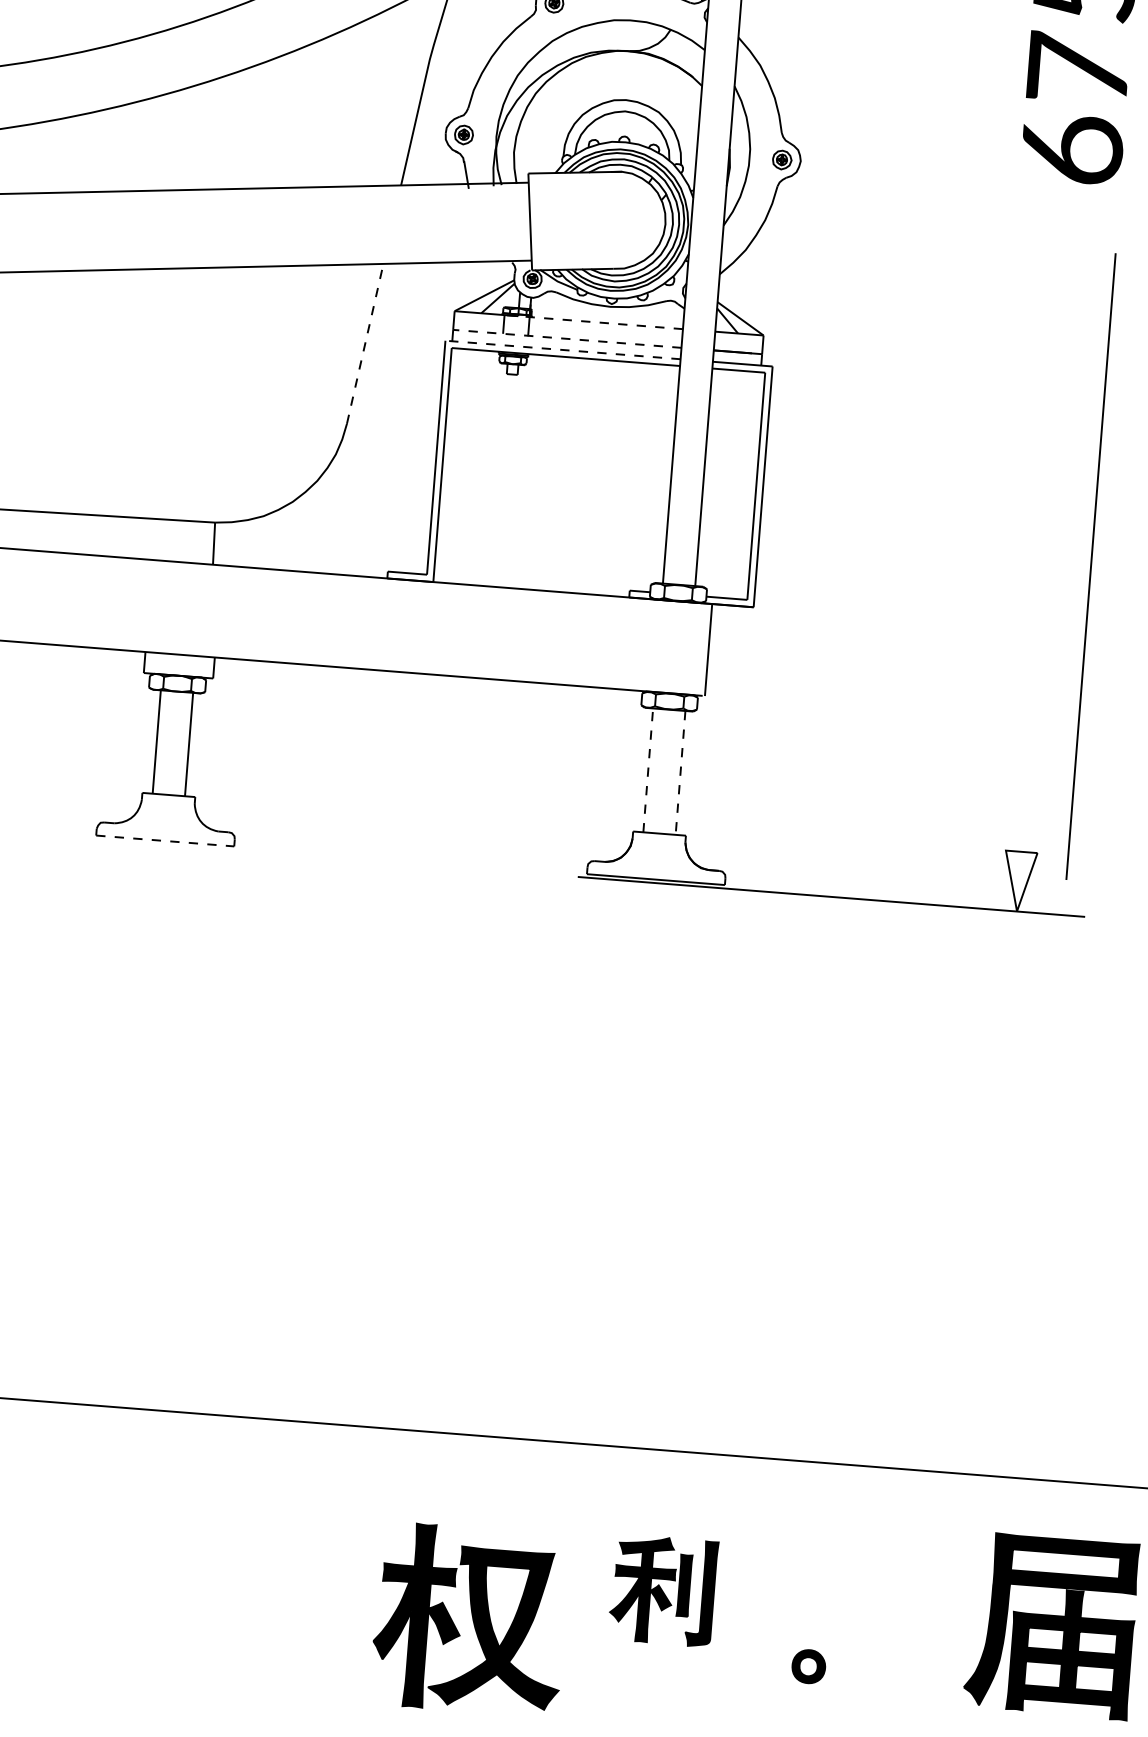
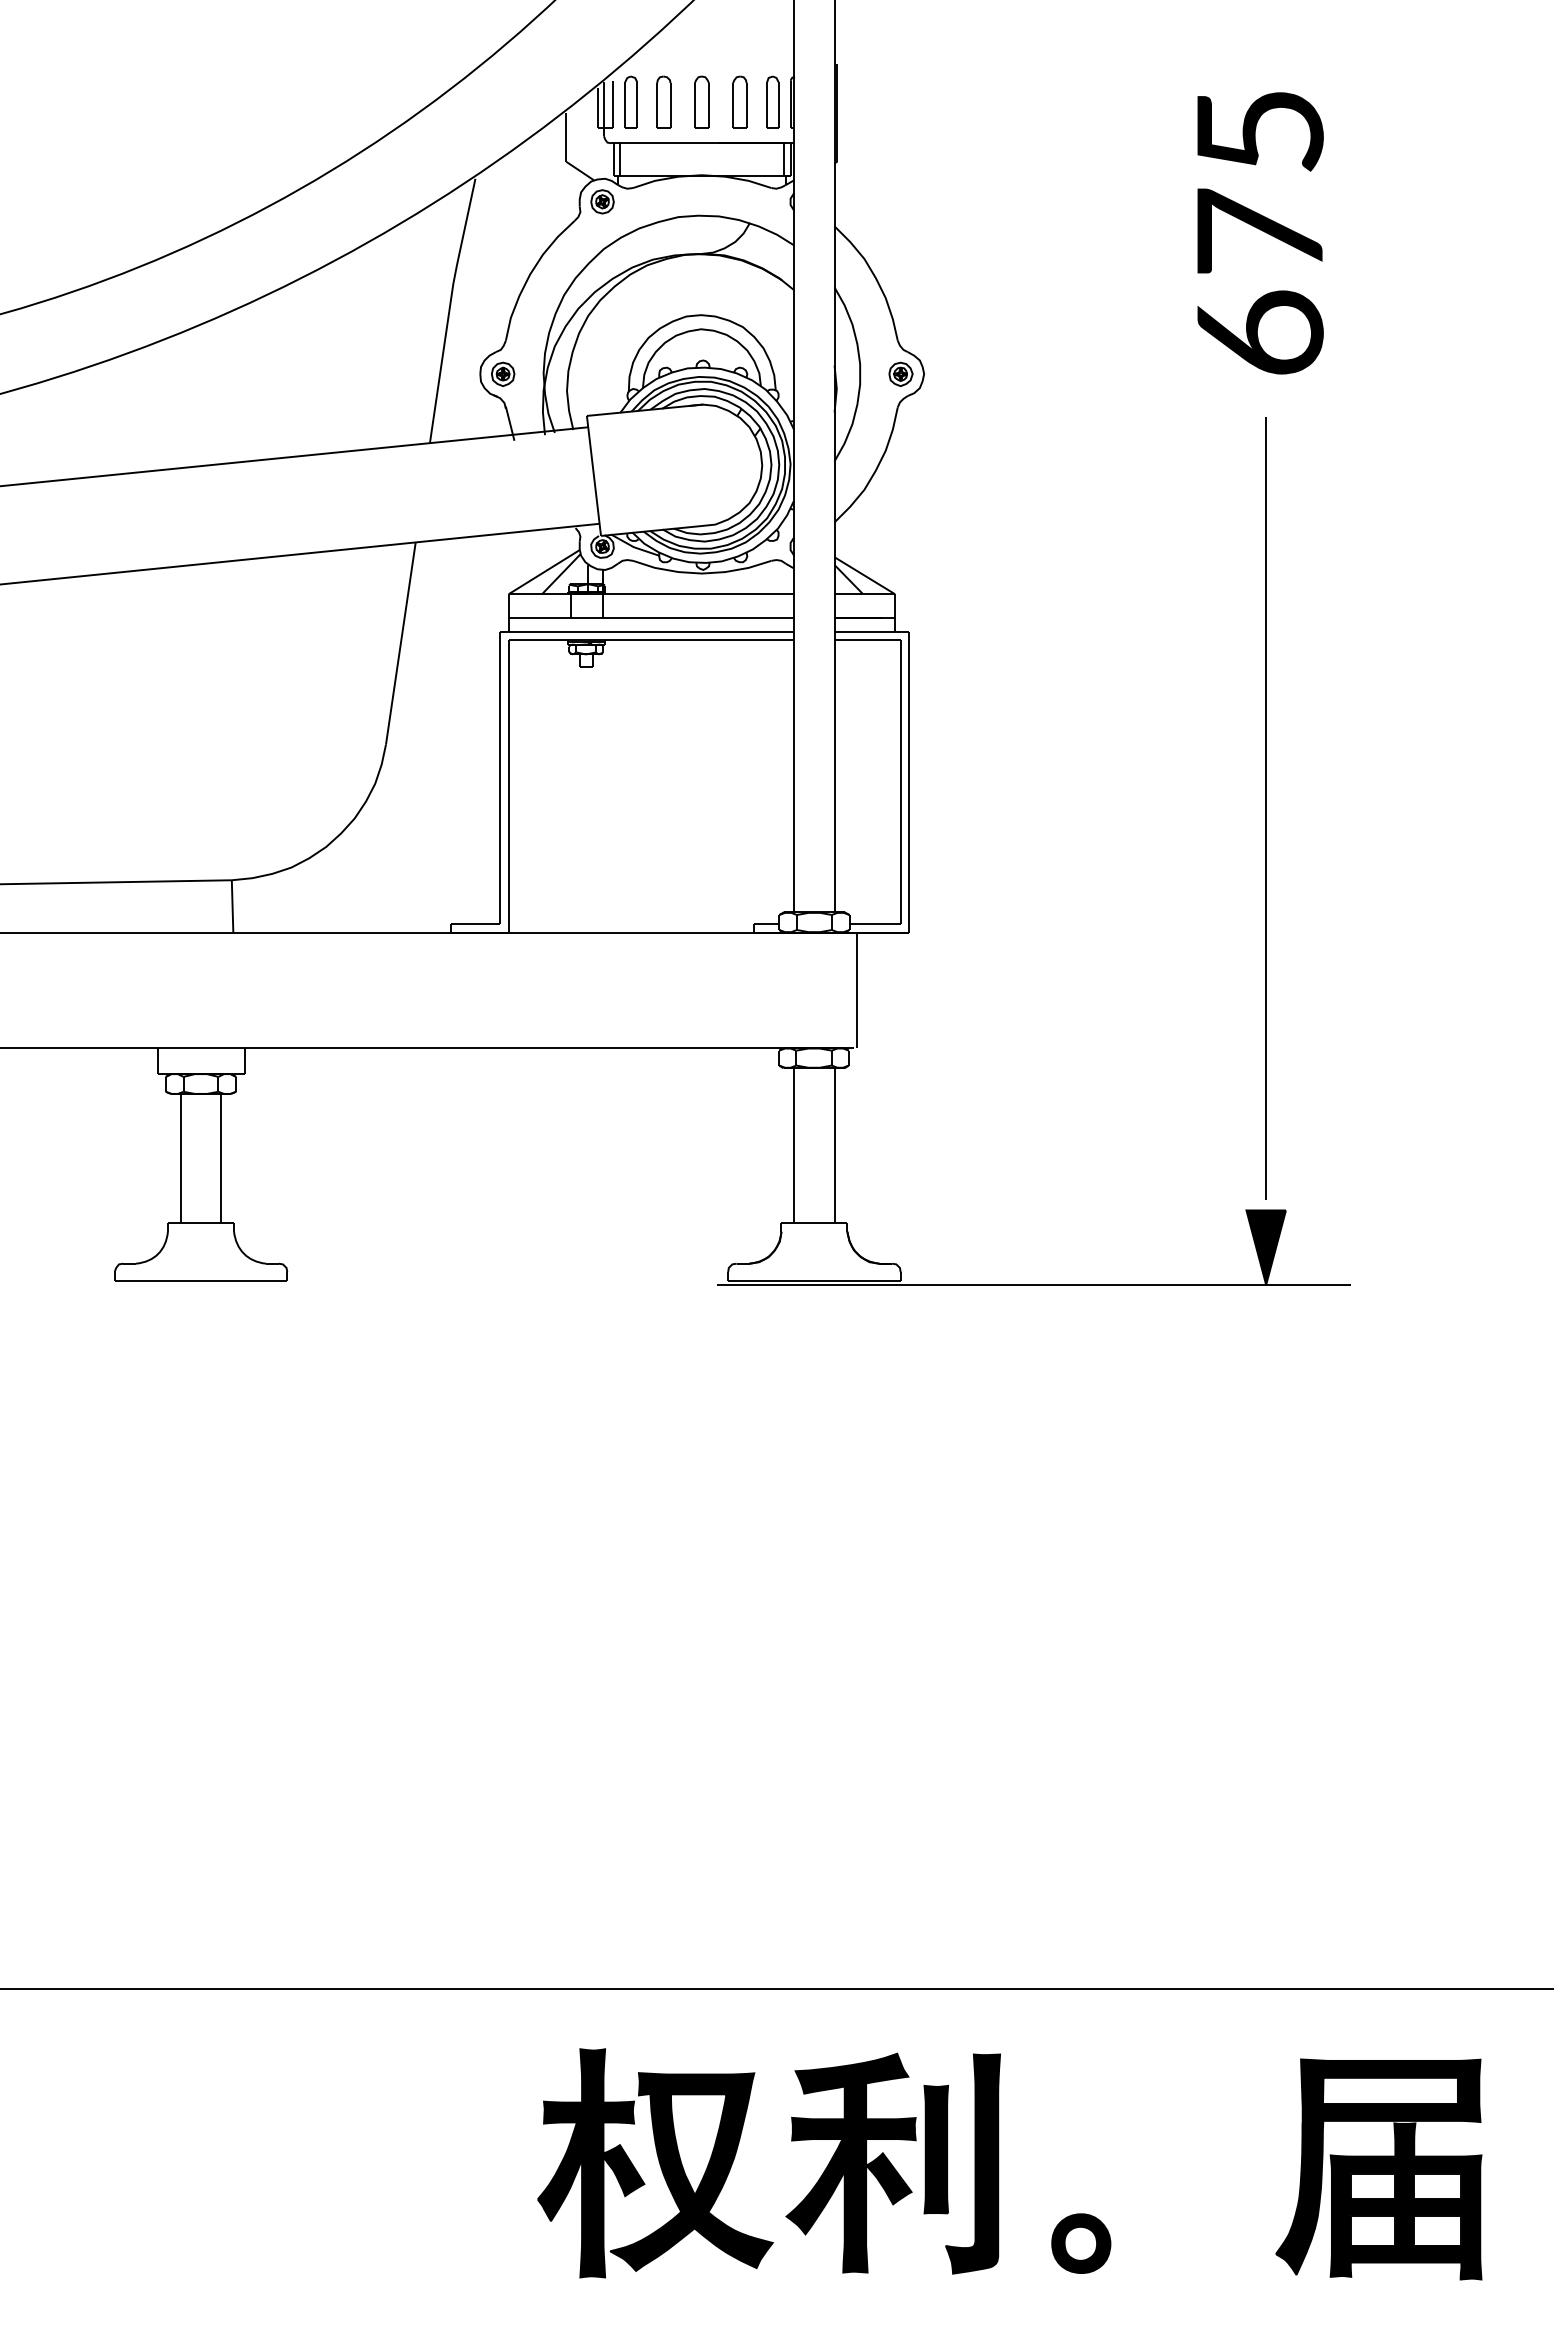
line: (594, 322) -> (683, 594), dashed -> solid
line: (567, 338) -> (651, 617), dashed -> solid
line: (365, 343) -> (400, 642), dashed -> solid
line: (563, 349) -> (647, 631), dashed -> solid
line: (1090, 566) -> (1265, 808), moved
line: (648, 770) -> (794, 1145), dashed -> solid
line: (680, 773) -> (834, 1146), dashed -> solid
line: (165, 840) -> (201, 1280), dashed -> solid
fill: (1018, 881) -> (1265, 1247), added
part: (662, 1590) -> (892, 2163), size x1.67
part: (469, 1619) -> (655, 2163), moved
part: (808, 1666) -> (1081, 2243), size x1.43

